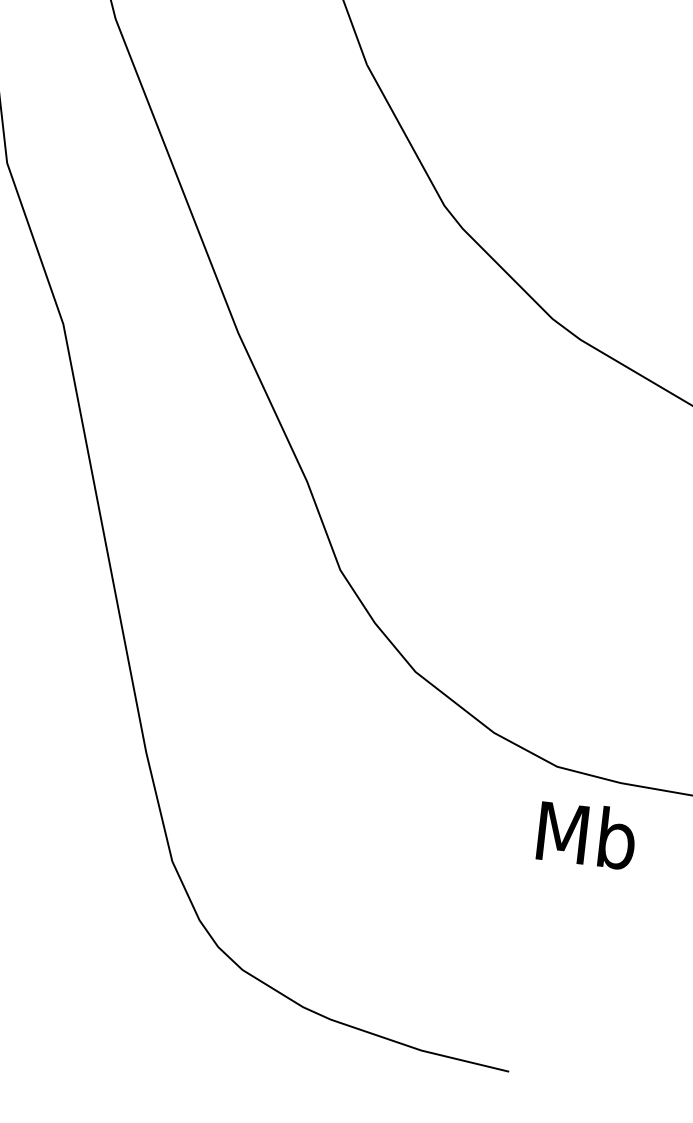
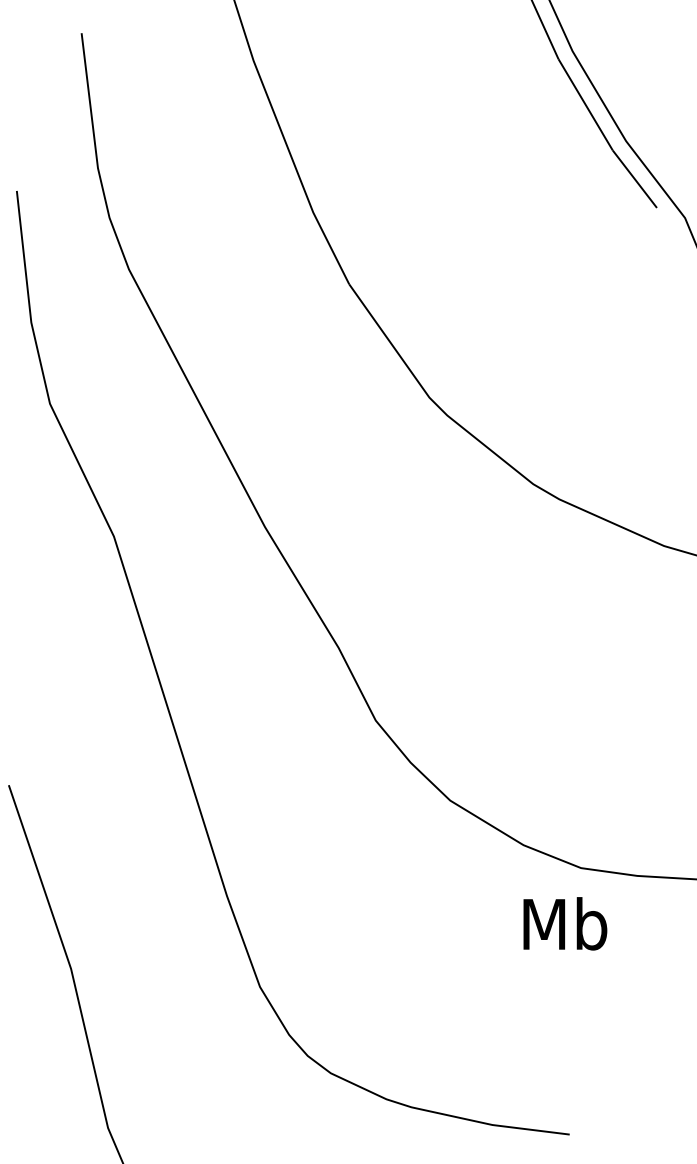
text: (587, 834) -> (565, 923), moved

